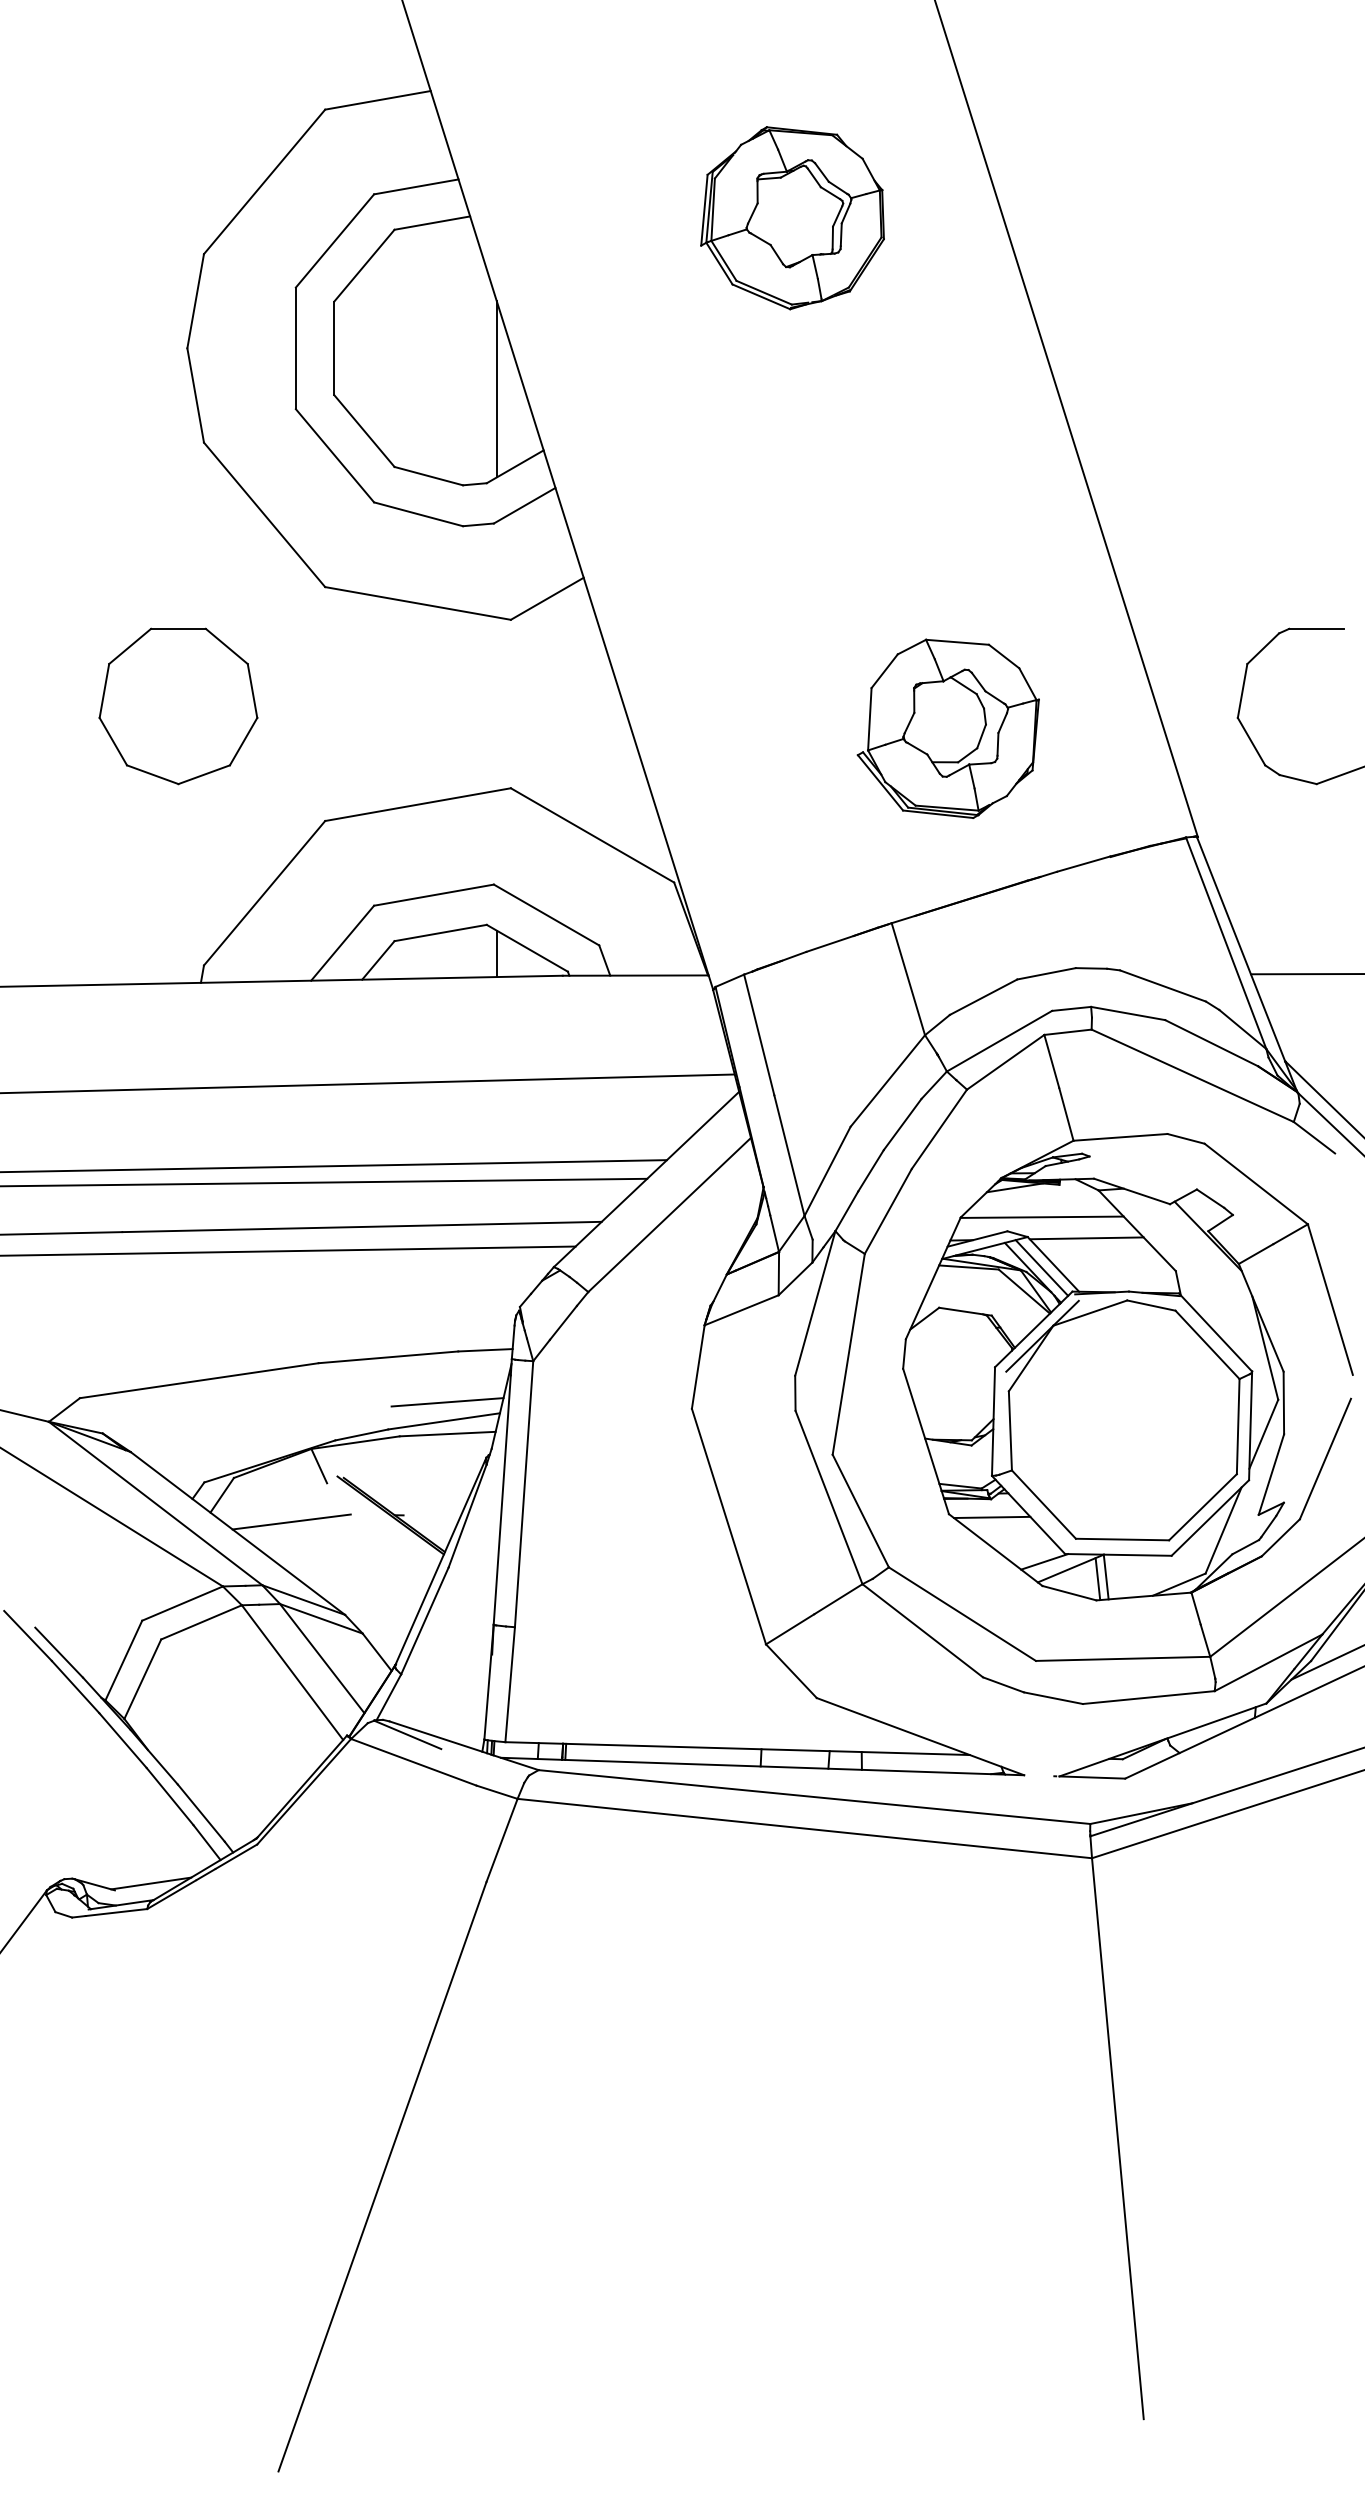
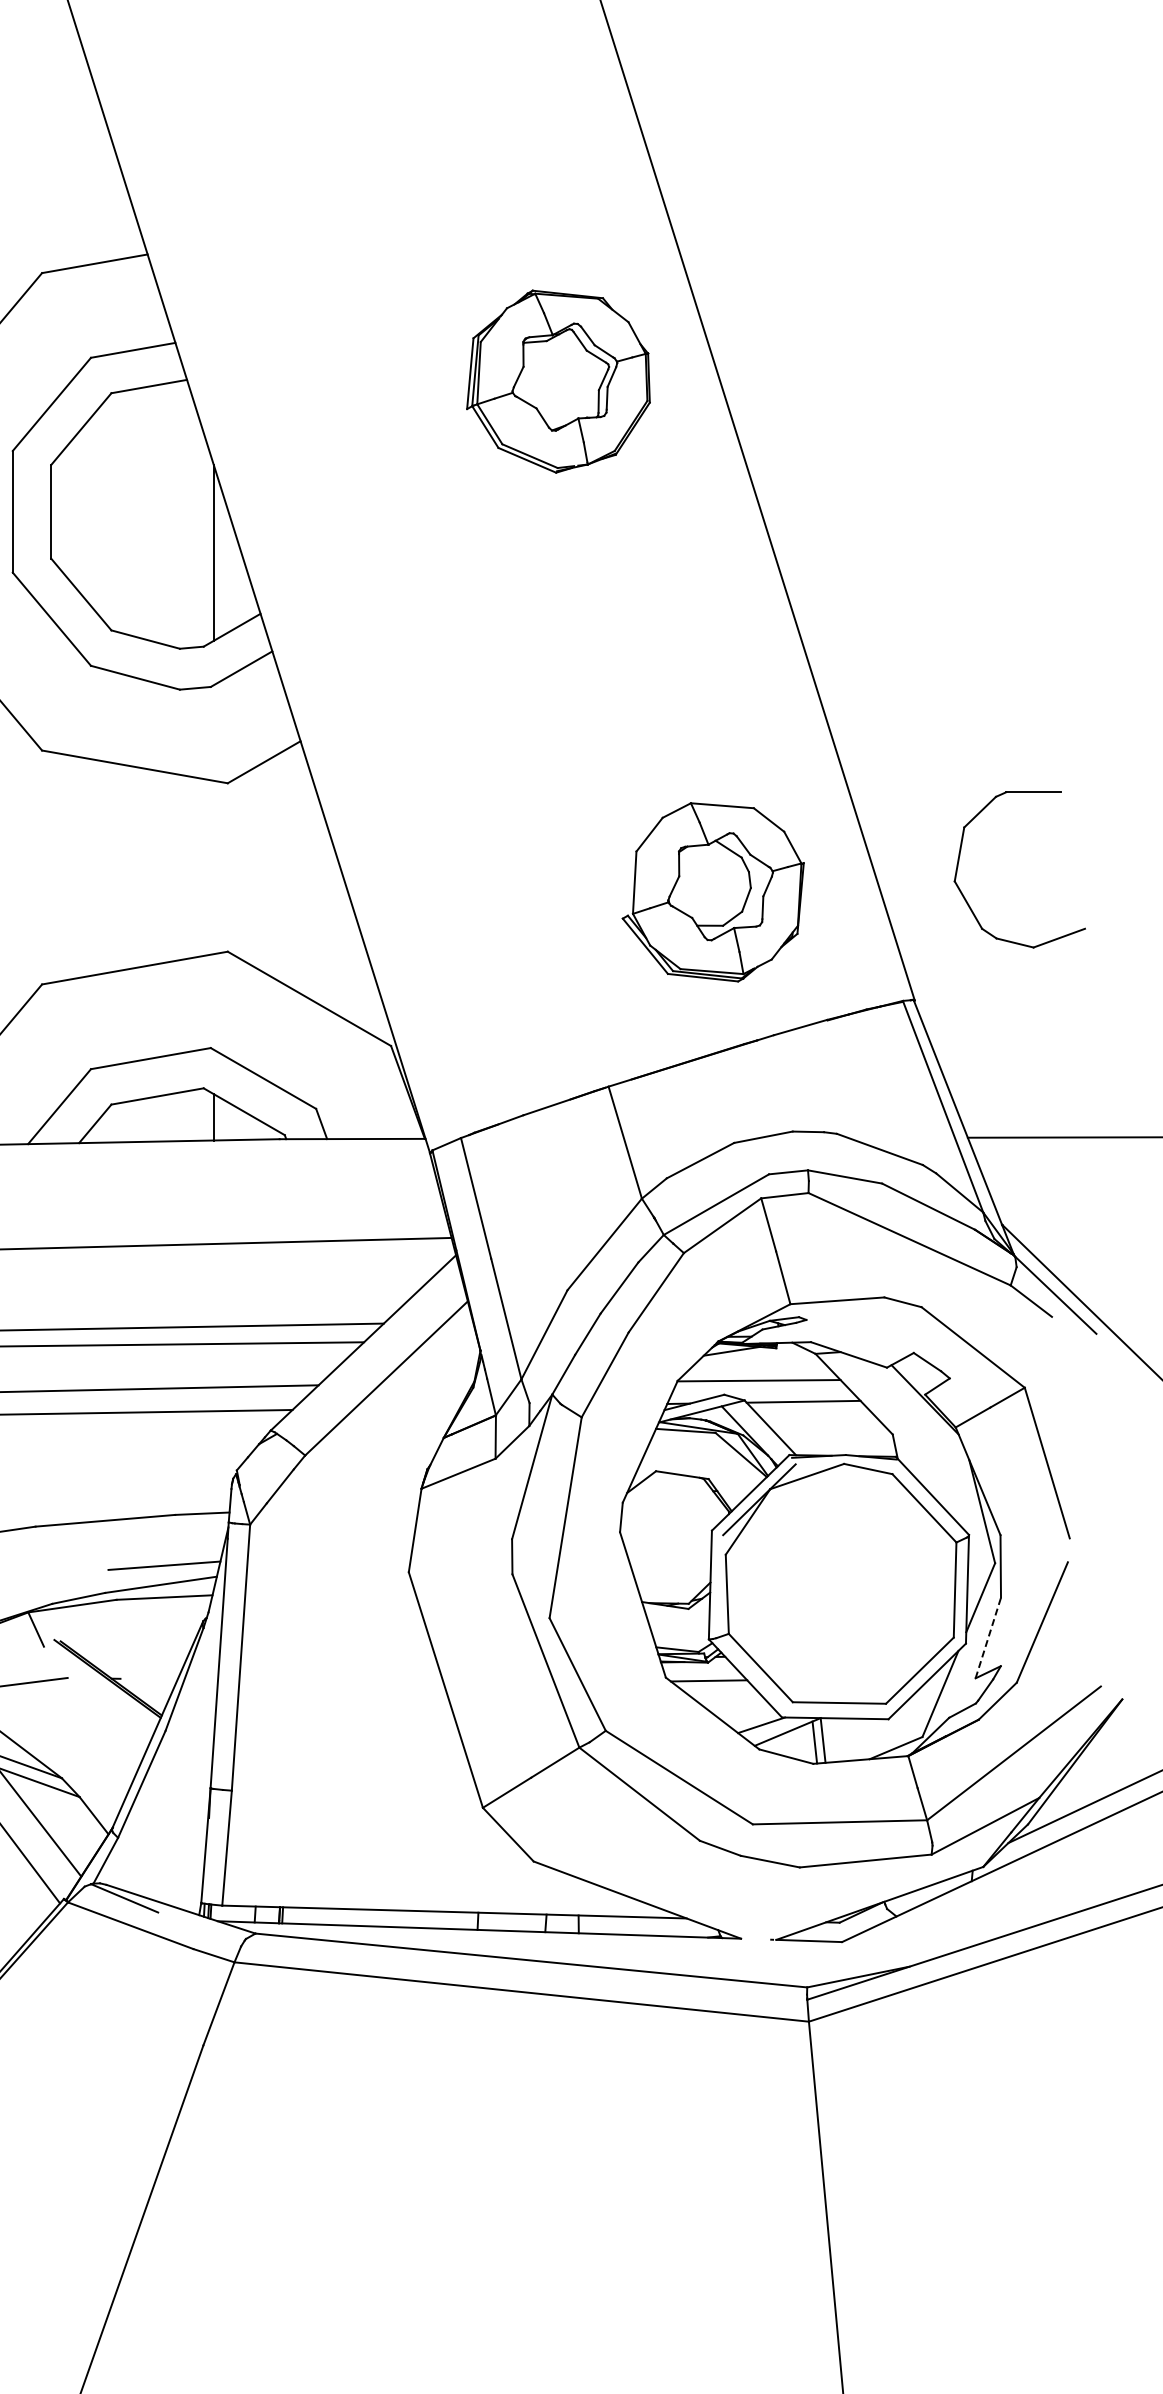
part: (792, 218) -> (558, 381), moved
part: (947, 728) -> (712, 891), moved
line: (1041, 1267) -> (758, 1430), removed
line: (1271, 1474) -> (988, 1637), solid -> dashed

